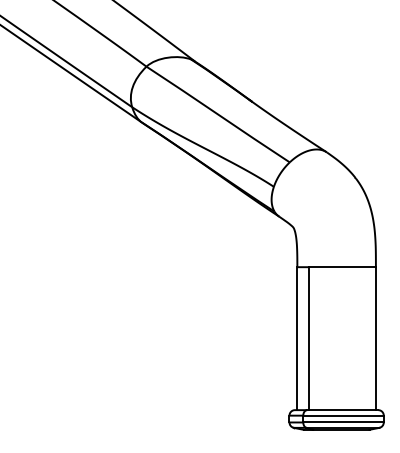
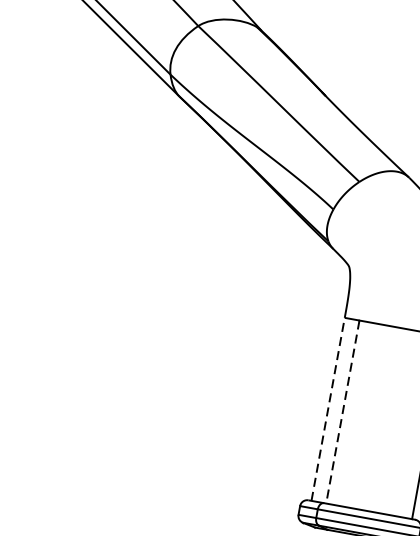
line: (297, 338) -> (328, 409), solid -> dashed
line: (308, 339) -> (342, 413), solid -> dashed

